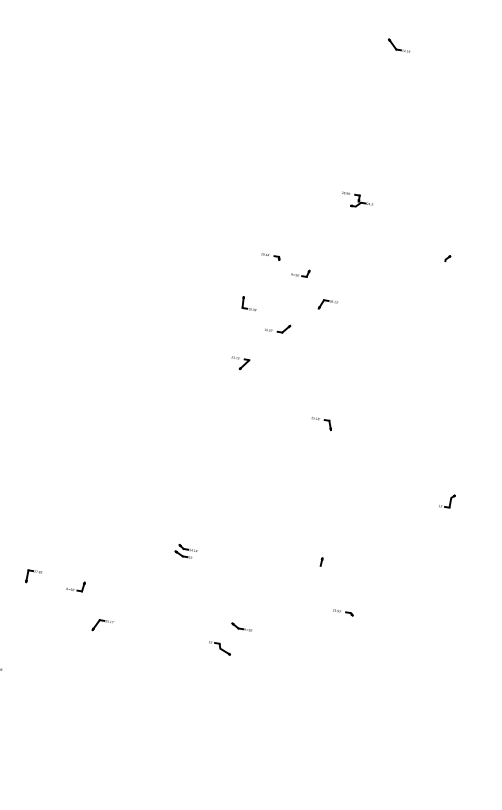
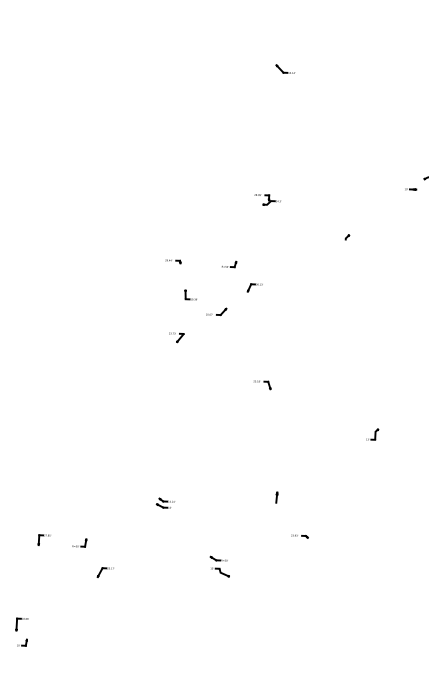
part: (271, 256) -> (173, 261), moved
part: (240, 363) -> (176, 337), moved
part: (321, 561) -> (276, 497), size x1.6
part: (220, 648) -> (220, 572), moved

